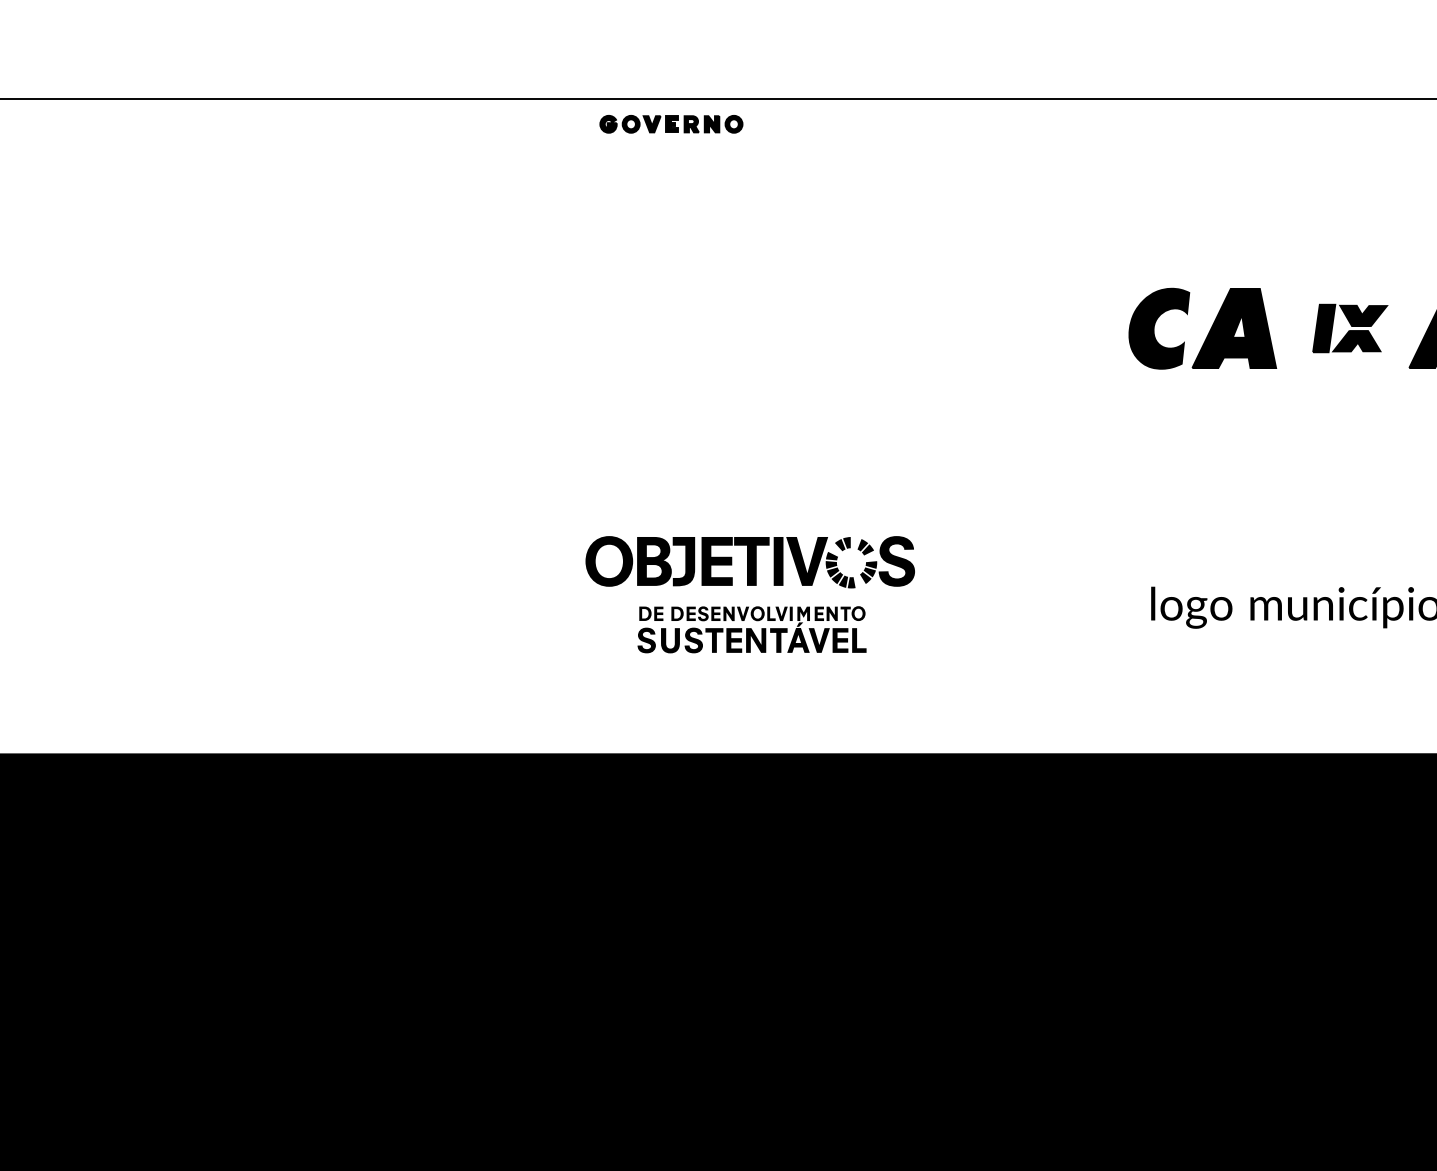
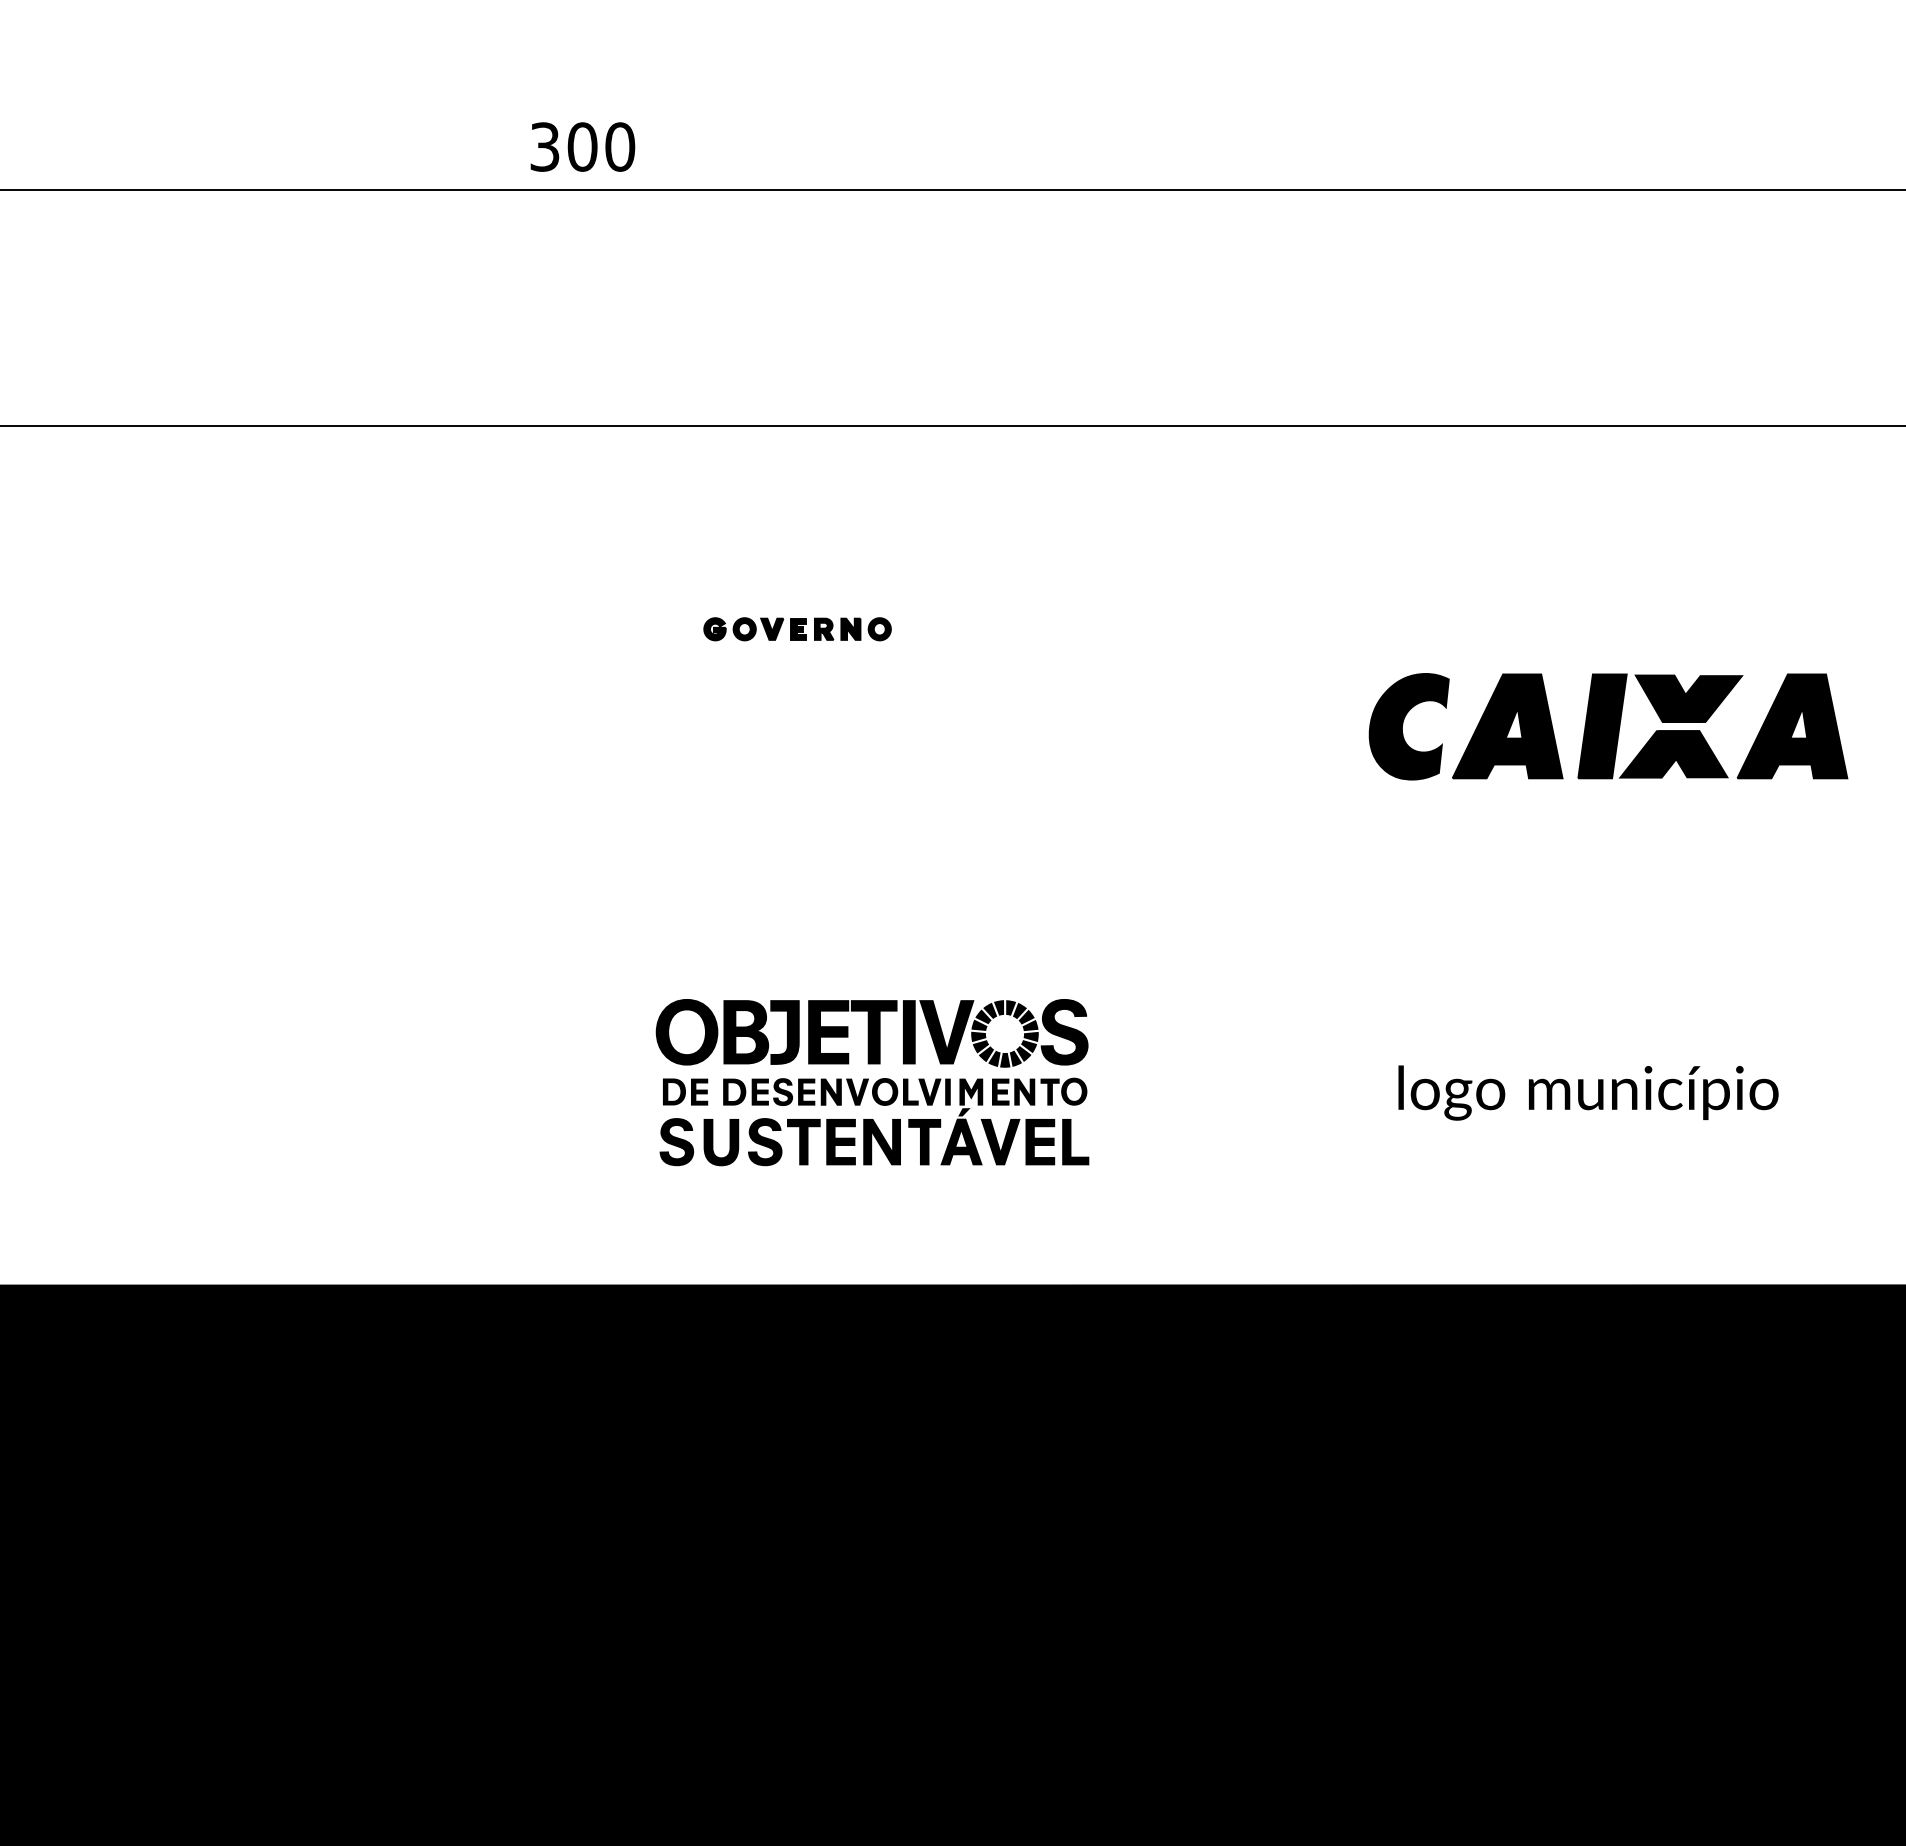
part: (671, 124) -> (797, 629), moved
part: (1350, 328) -> (1660, 726), size x1.67
fill: (856, 542) -> (1011, 1007), added
fill: (835, 549) -> (983, 1016), added
fill: (870, 556) -> (1030, 1025), added
fill: (859, 581) -> (1015, 1058), added
part: (752, 629) -> (874, 1121), size x1.43

